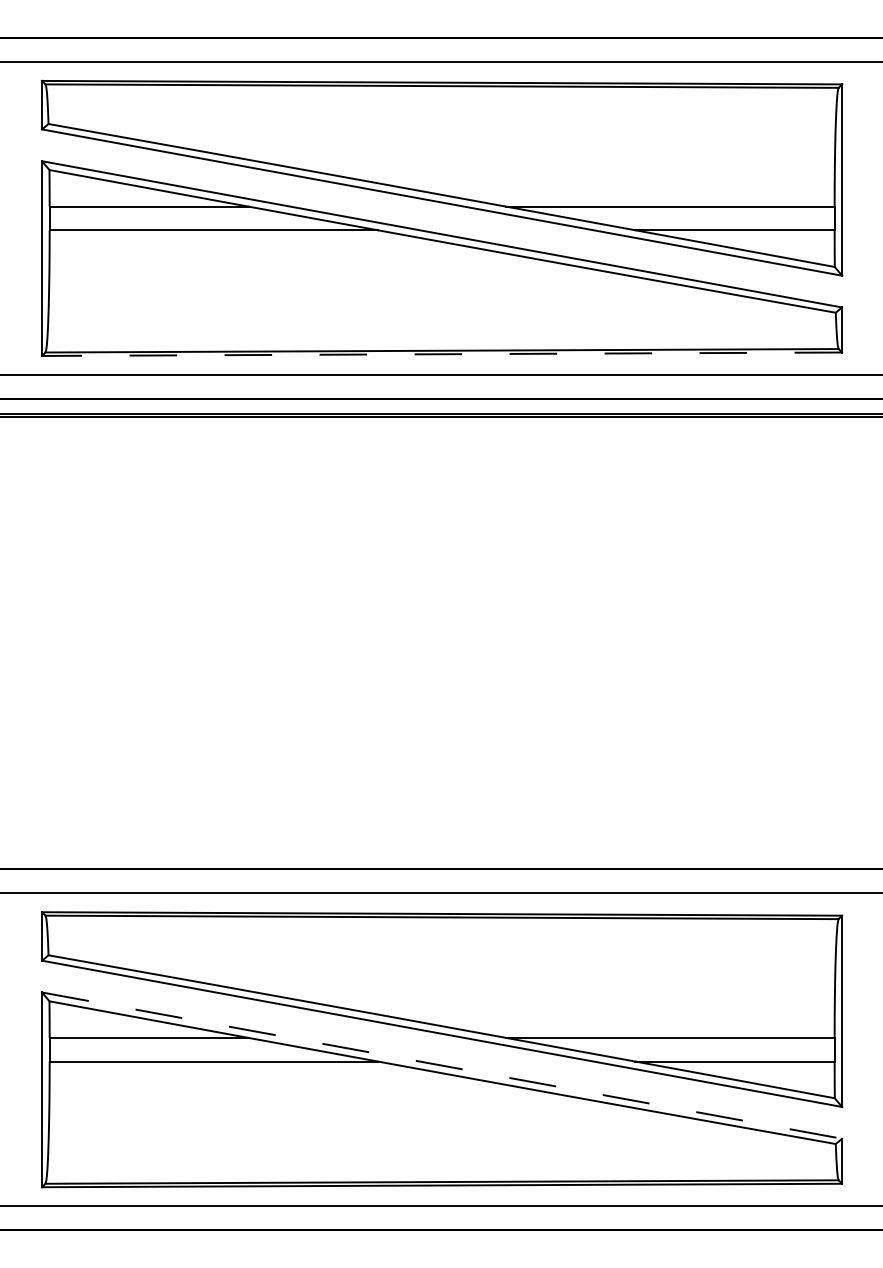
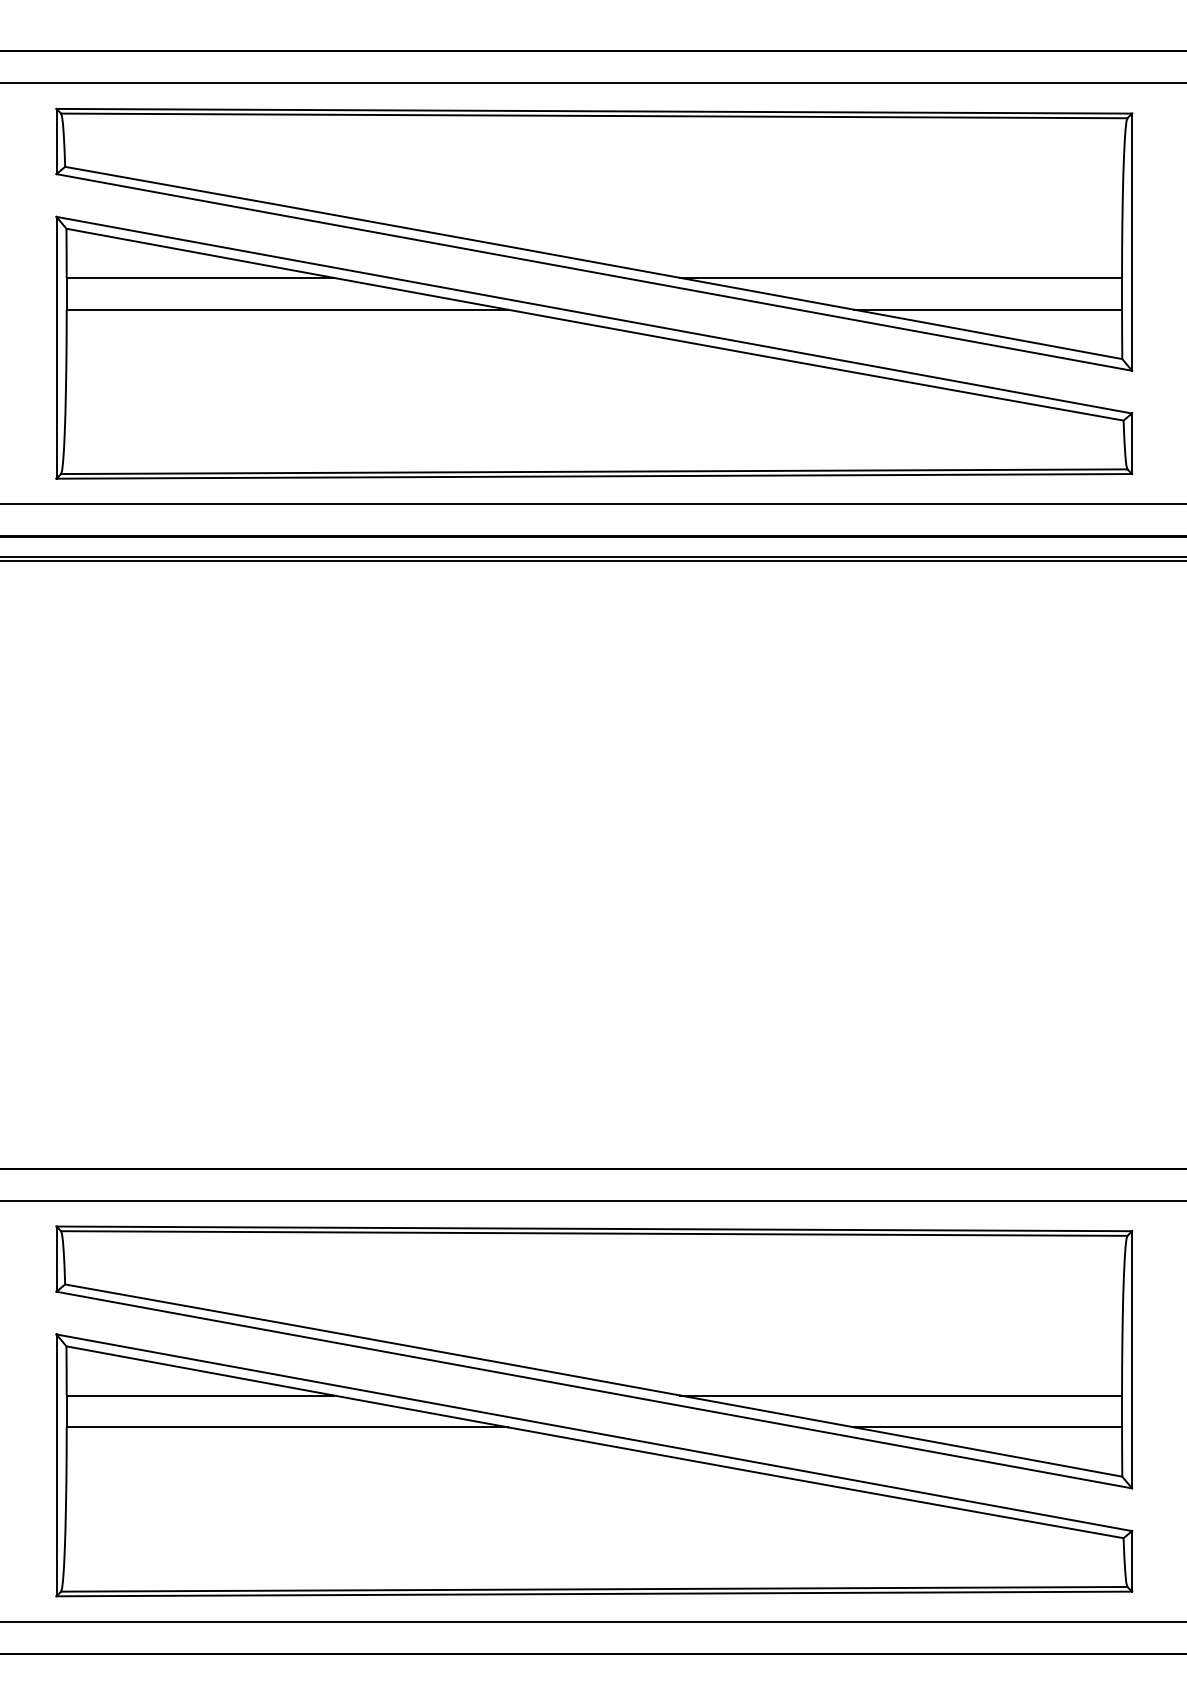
line: (442, 354) -> (594, 476), dashed -> solid
line: (442, 1065) -> (594, 1432), dashed -> solid

